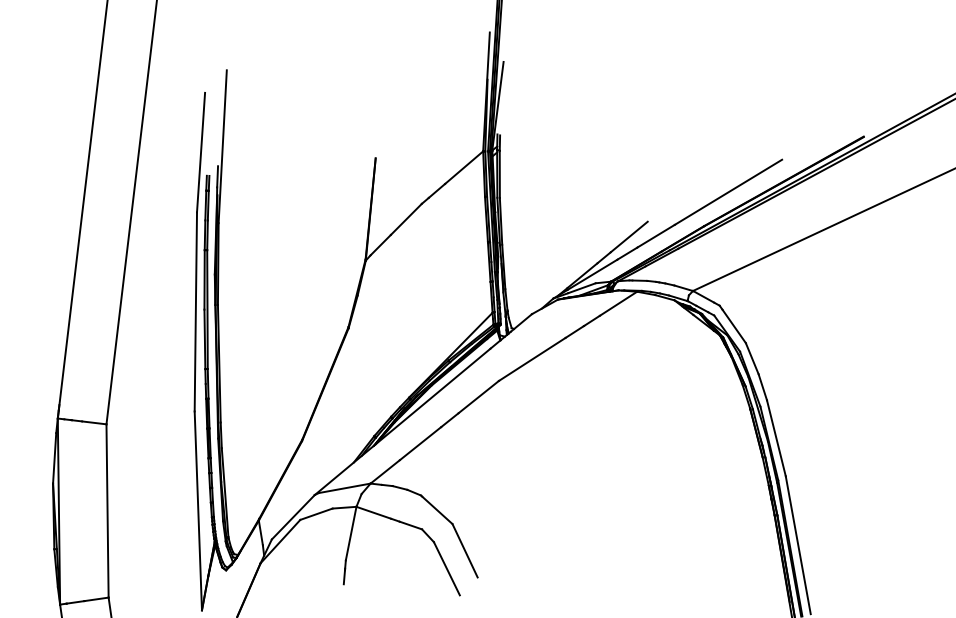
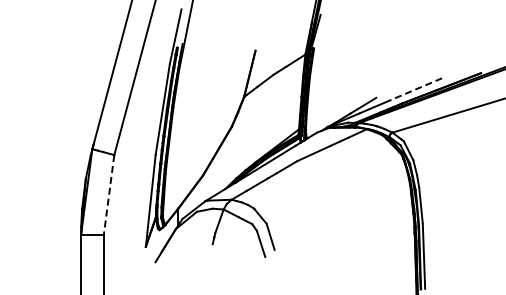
line: (726, 192) -> (414, 89), solid -> dashed
line: (108, 512) -> (109, 195), solid -> dashed

